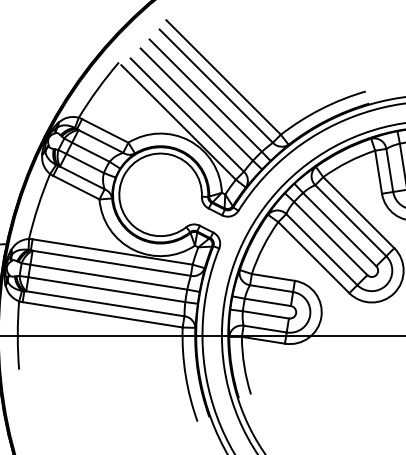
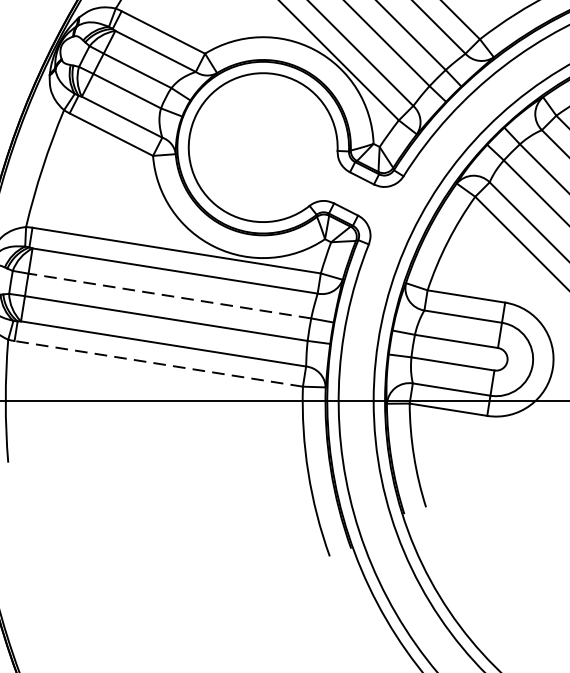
line: (108, 277) -> (169, 296), solid -> dashed
line: (102, 314) -> (158, 363), solid -> dashed

